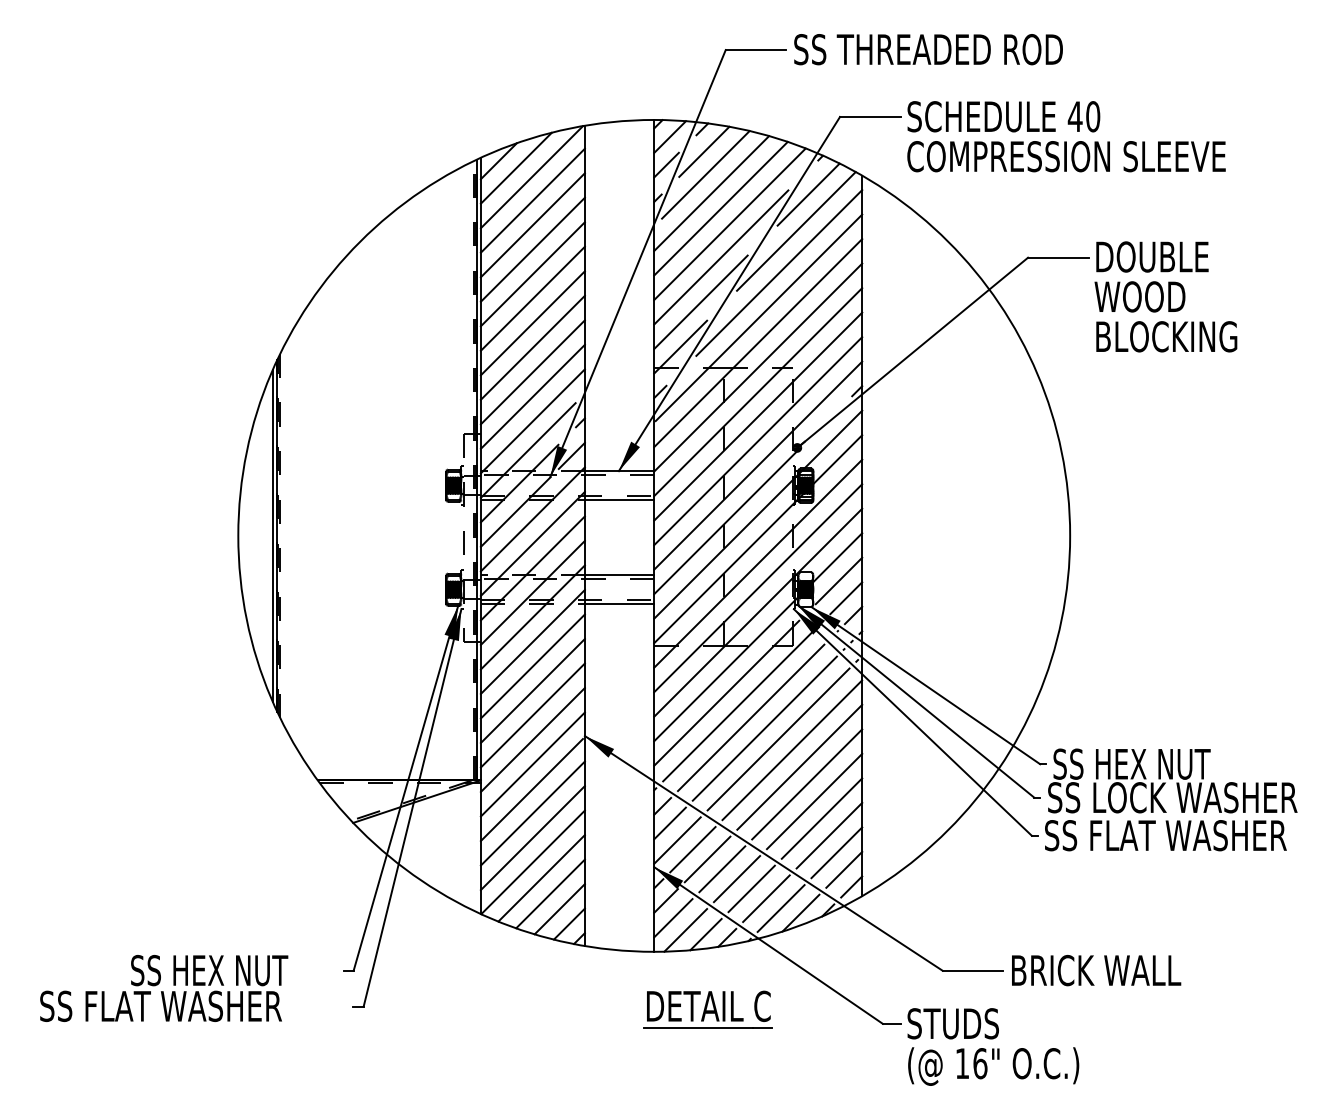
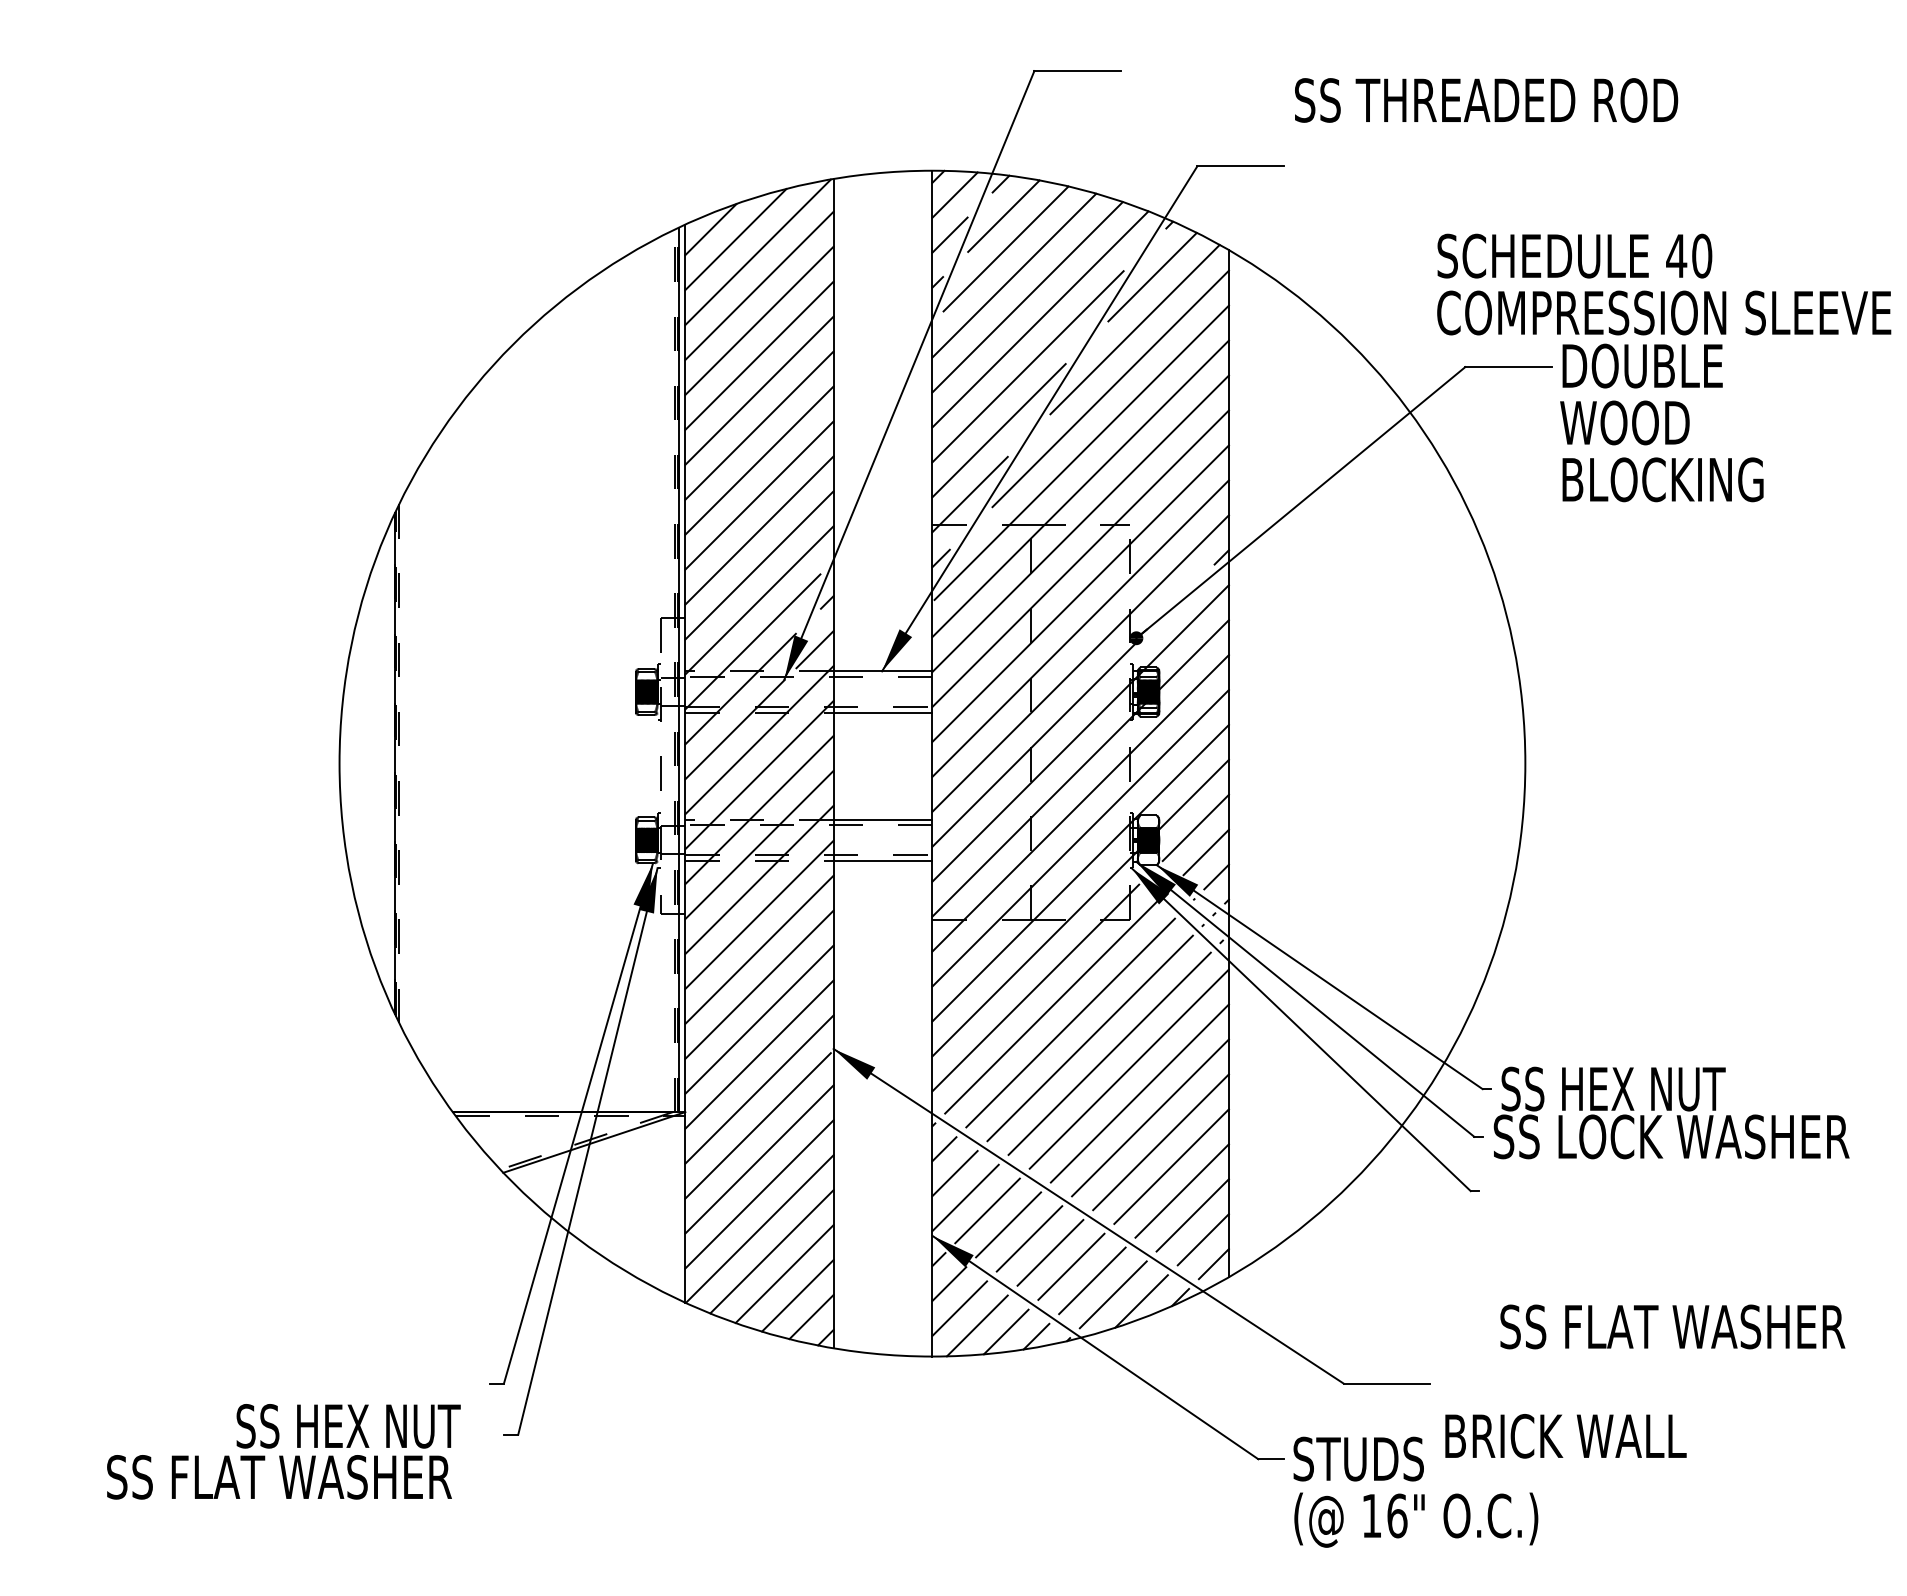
text: (928, 49) -> (1486, 100), moved
text: (1066, 136) -> (1664, 284), moved
line: (272, 535) -> (388, 763), removed
text: (1165, 835) -> (1672, 1326), moved
text: (1096, 970) -> (1565, 1436), moved
text: (163, 988) -> (283, 1451), moved
part: (708, 1009) -> (1009, 1438), removed

